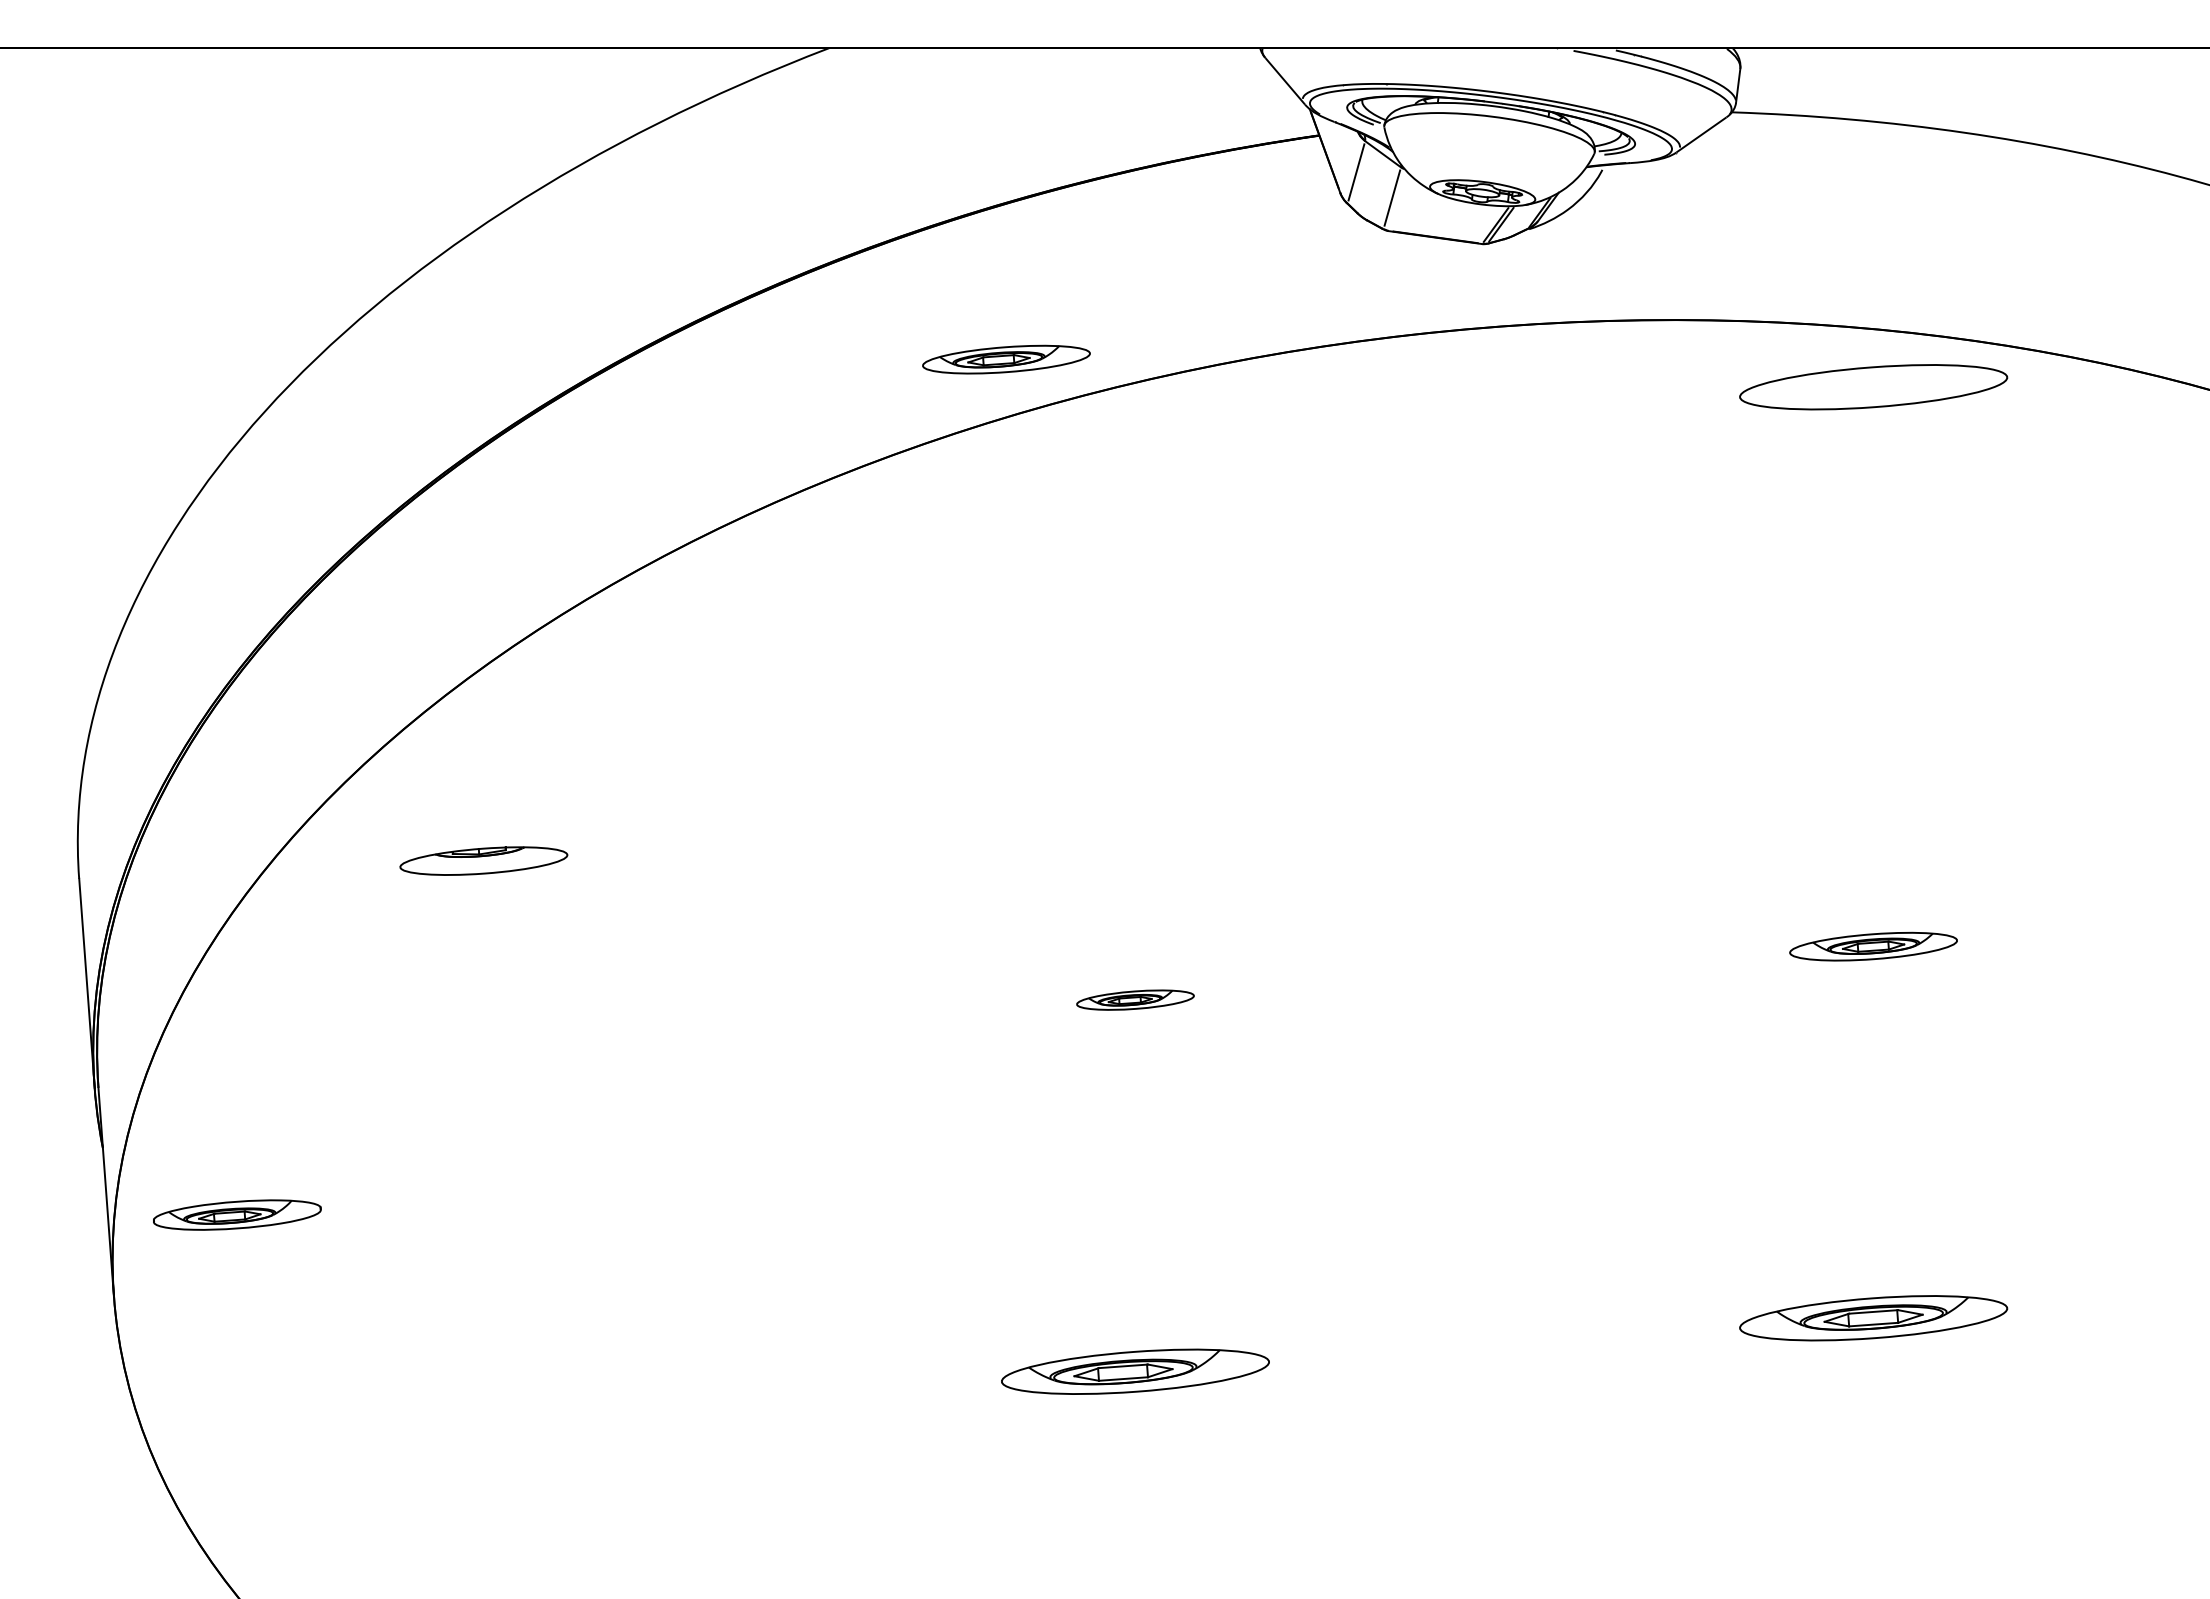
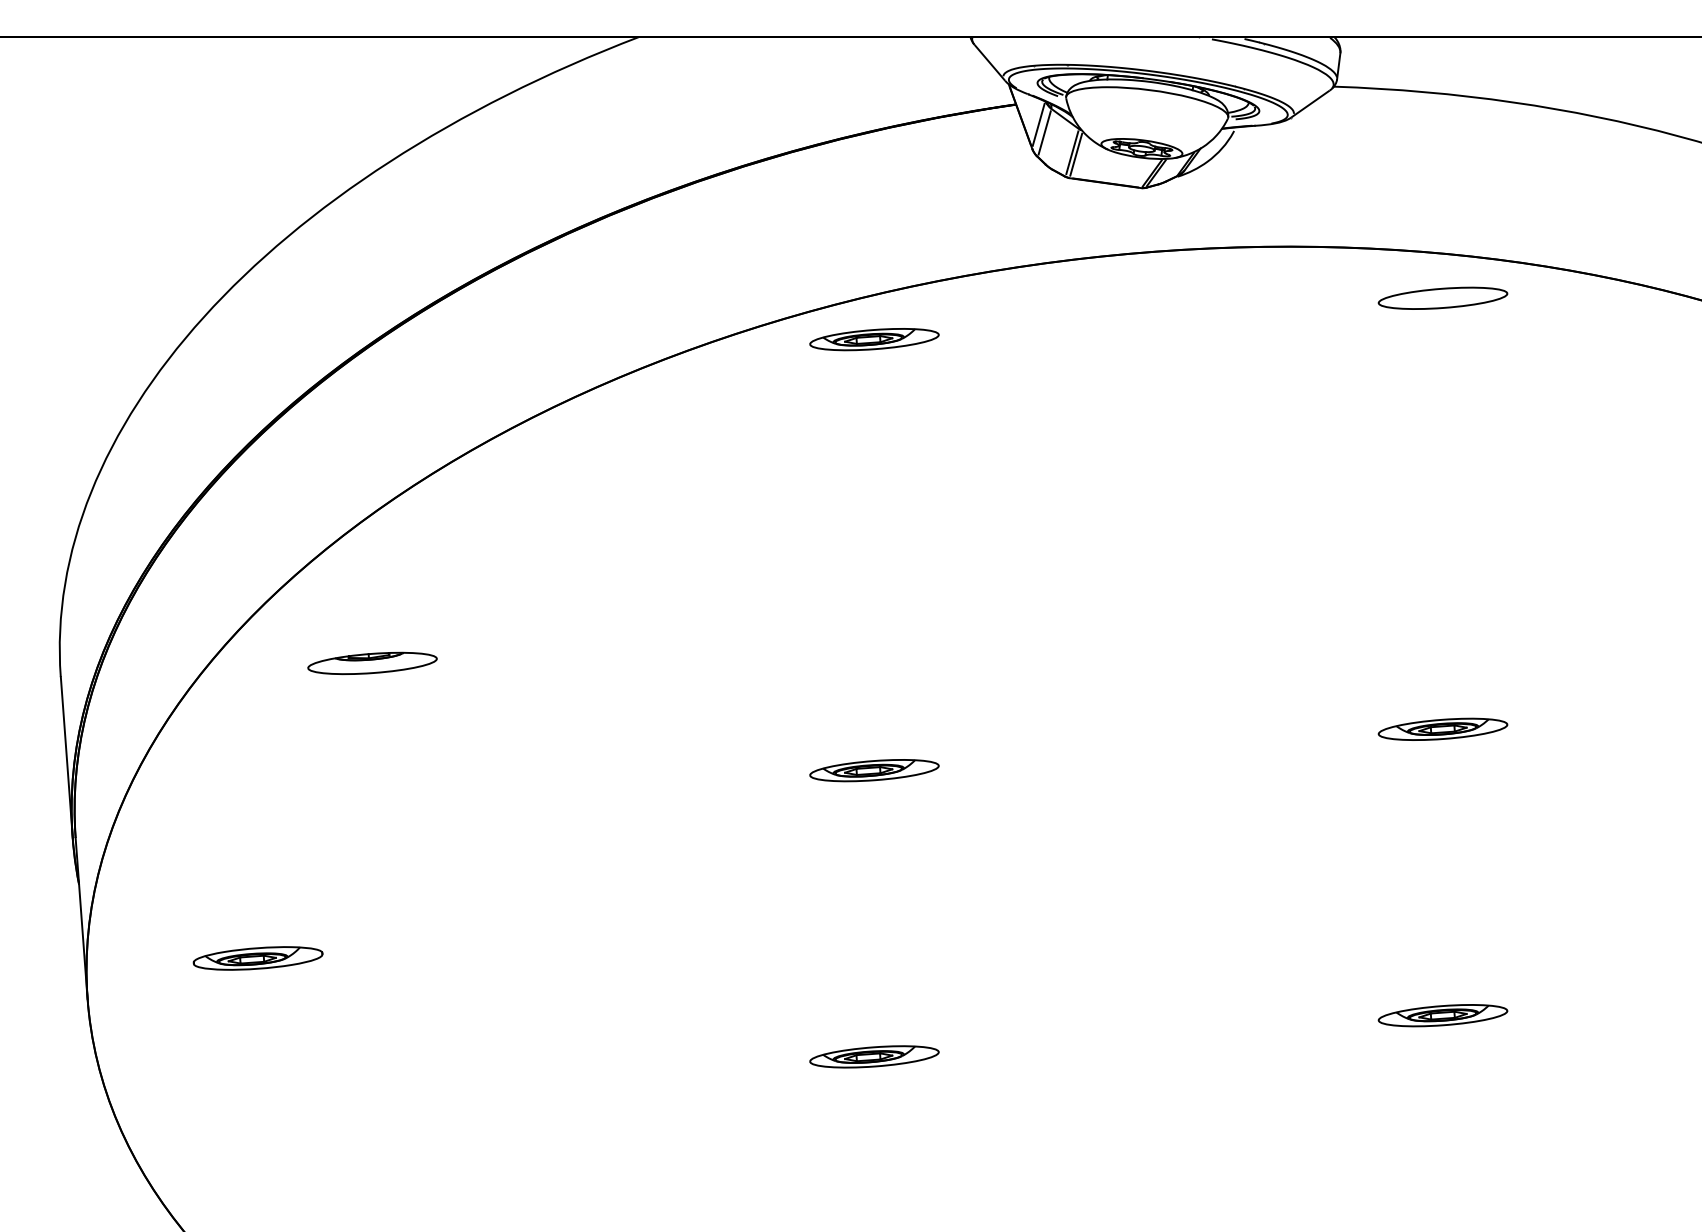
line: (1348, 161) -> (1038, 124), added
line: (1397, 200) -> (1076, 154), added
part: (1006, 359) -> (874, 339), moved
part: (1873, 386) -> (1442, 297), size x0.62
part: (1135, 999) -> (874, 770), size x1.43
part: (237, 1214) -> (258, 958), moved
part: (1873, 1318) -> (1442, 1015), size x0.62
part: (1135, 1371) -> (874, 1056), size x0.62

